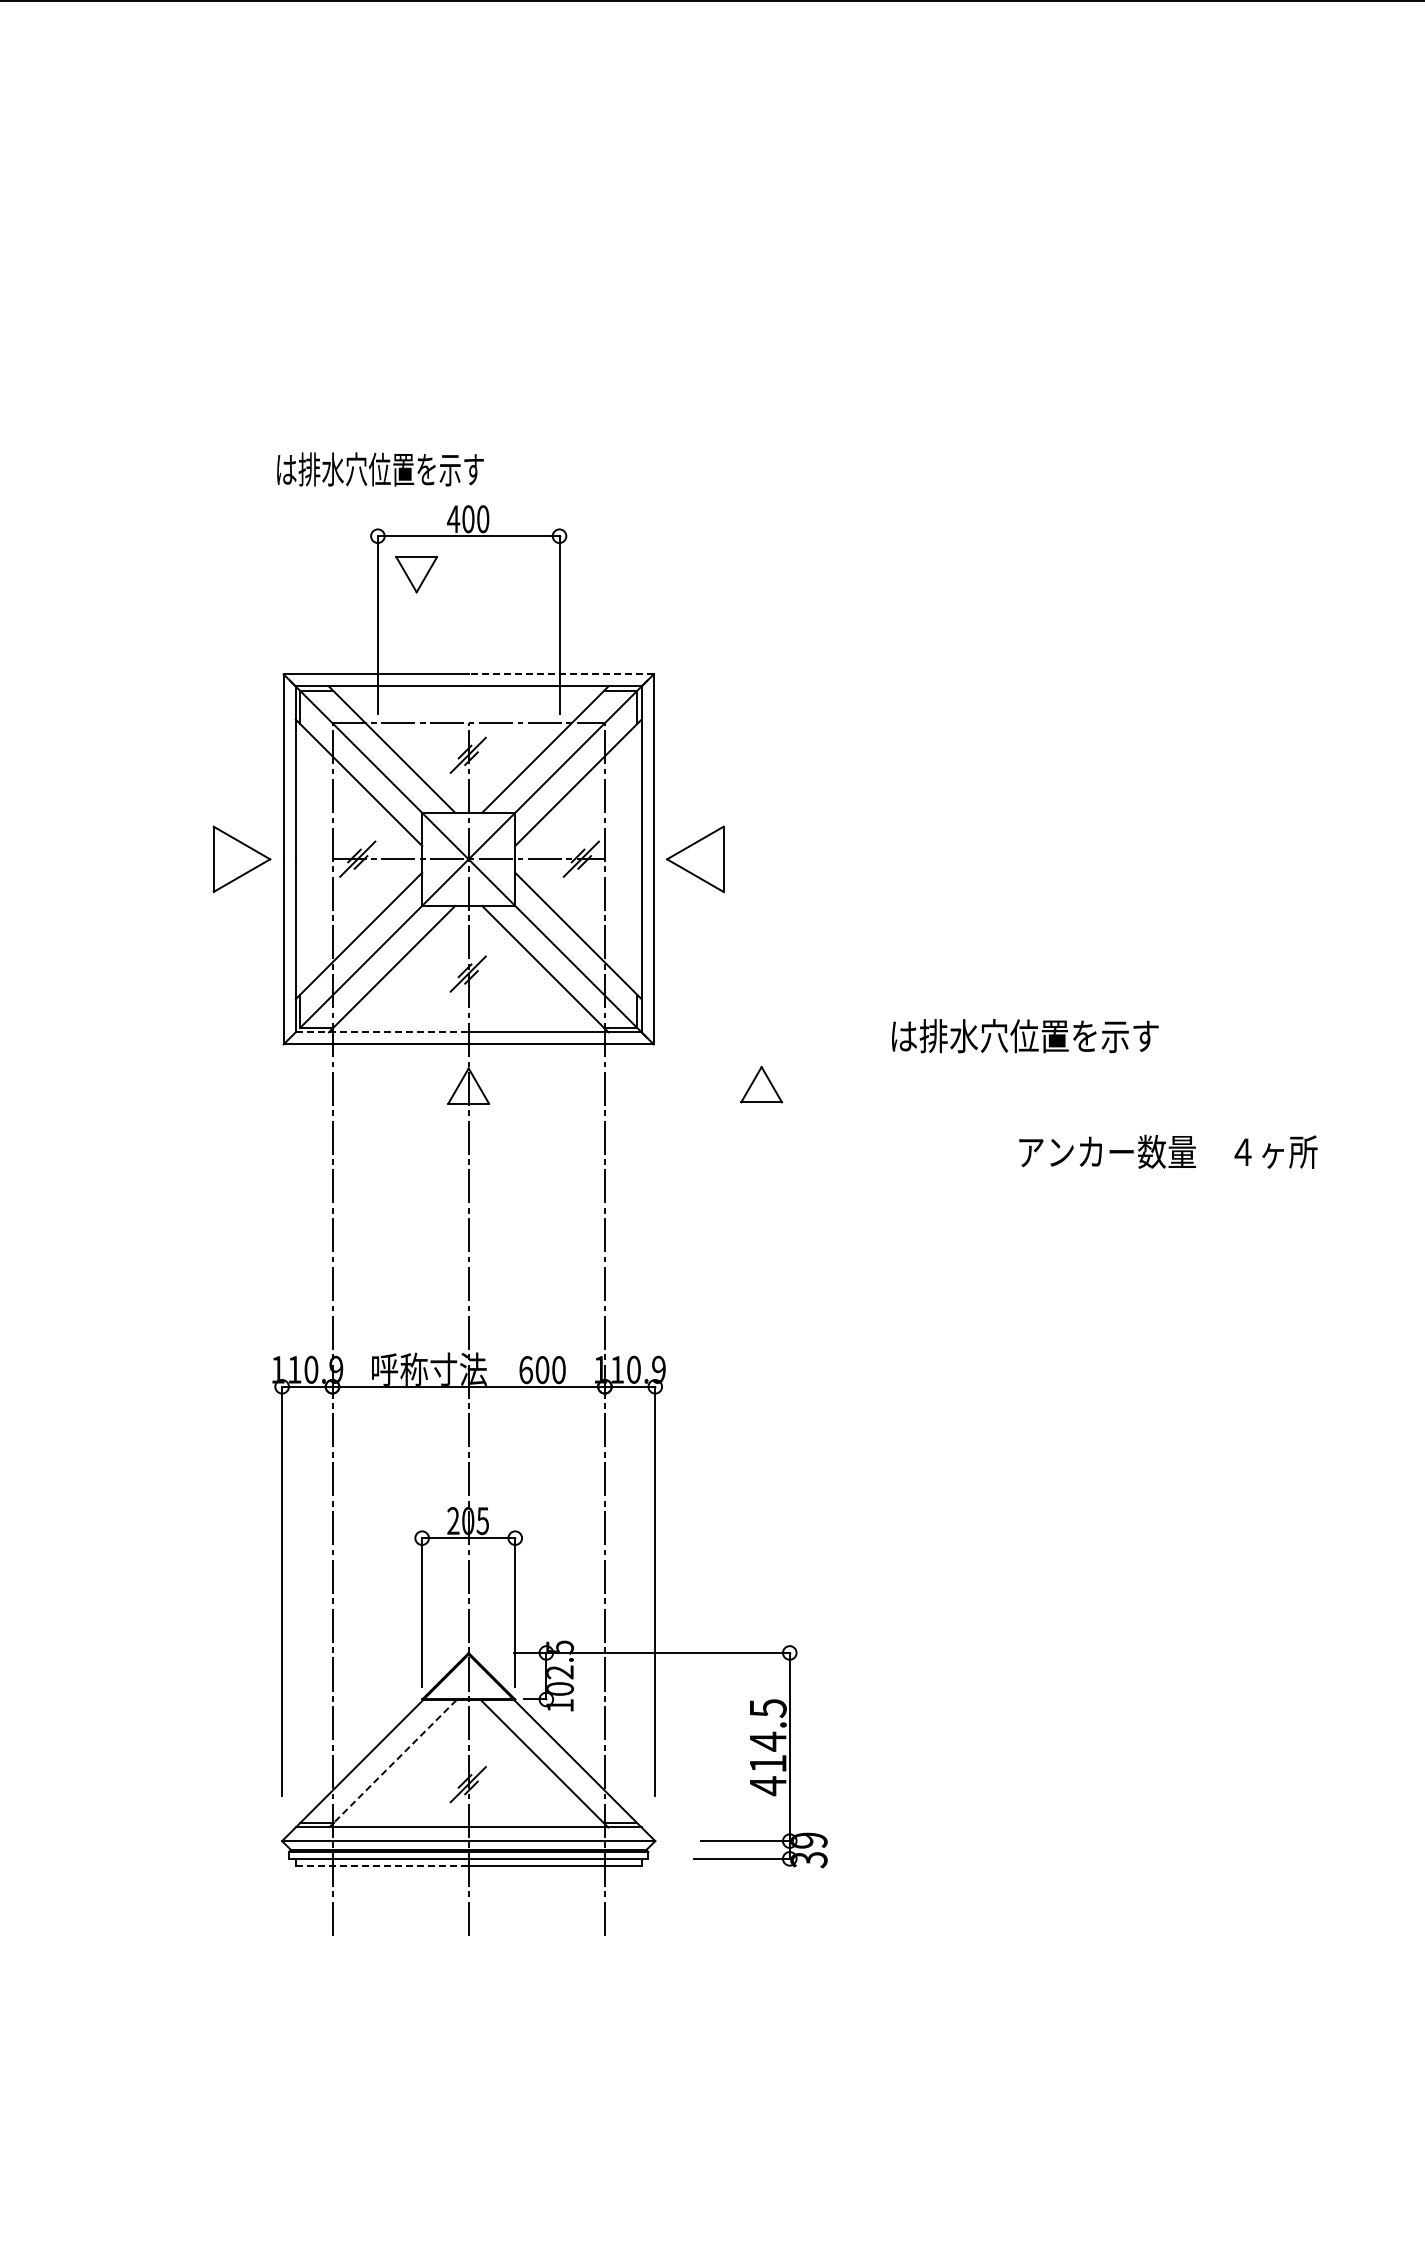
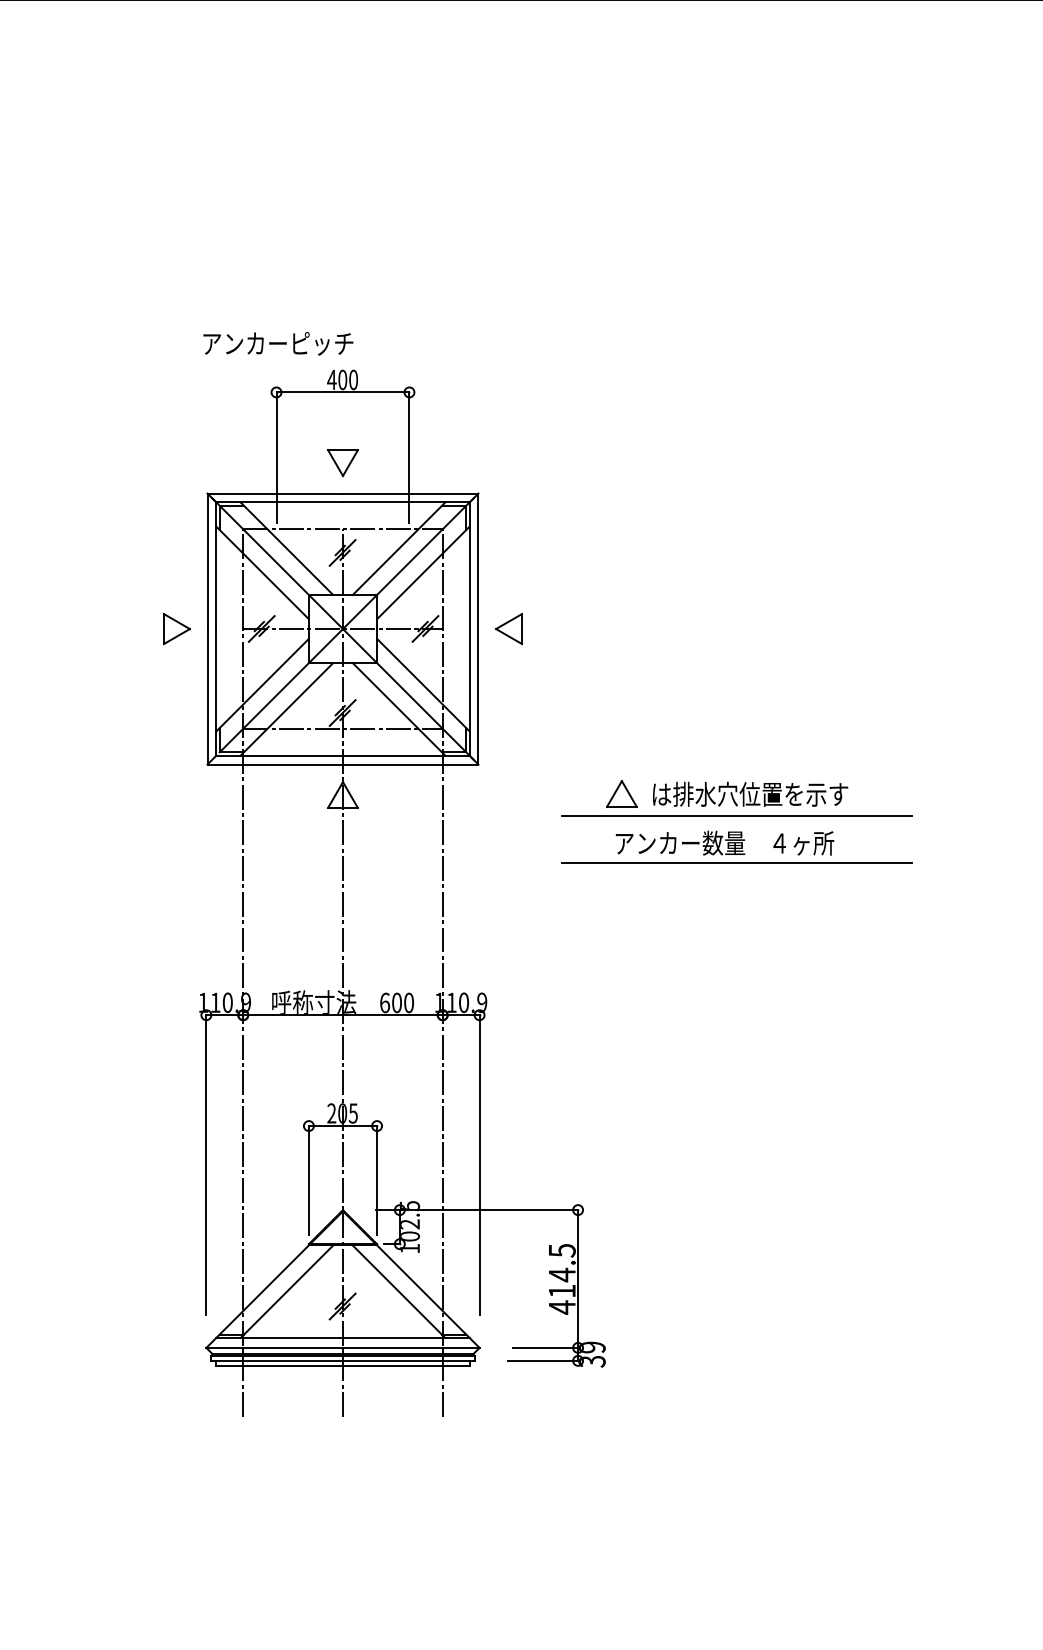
text: (380, 469) -> (278, 343), は排水穴位置を示す -> アンカーピッチ
part: (416, 574) -> (342, 462), moved
line: (561, 674) -> (410, 493), dashed -> solid
part: (241, 859) -> (176, 629), size x0.62
part: (695, 859) -> (509, 629), size x0.62
line: (468, 995) -> (342, 728), added
line: (382, 1032) -> (279, 755), dashed -> solid
text: (1025, 1036) -> (750, 794), moved
part: (761, 1084) -> (621, 793), moved
line: (1006, 1115) -> (736, 816), added
text: (1168, 1151) -> (725, 842), moved
line: (1006, 1178) -> (736, 862), added
line: (392, 1764) -> (287, 1291), dashed -> solid
line: (382, 1865) -> (279, 1365), dashed -> solid

